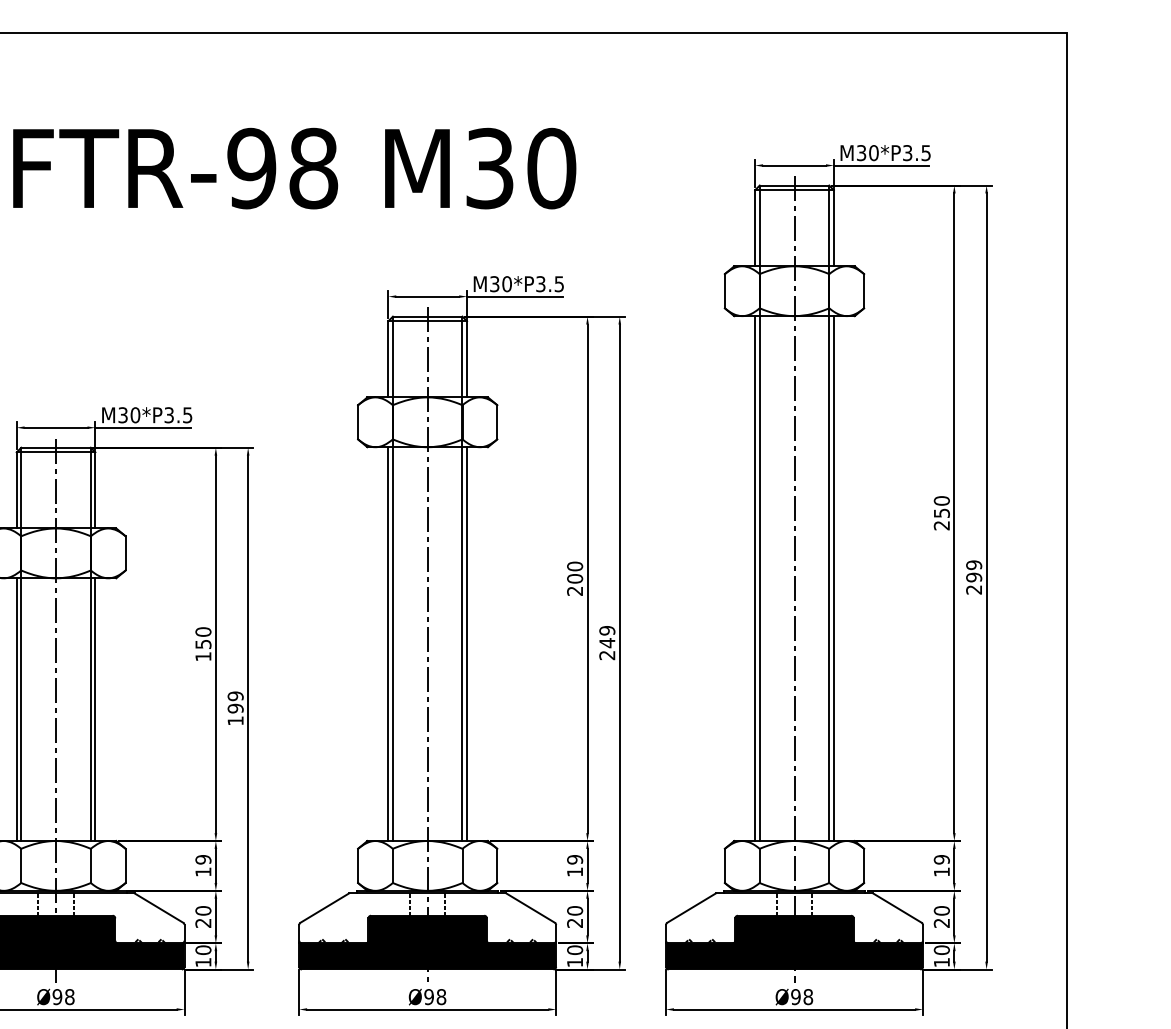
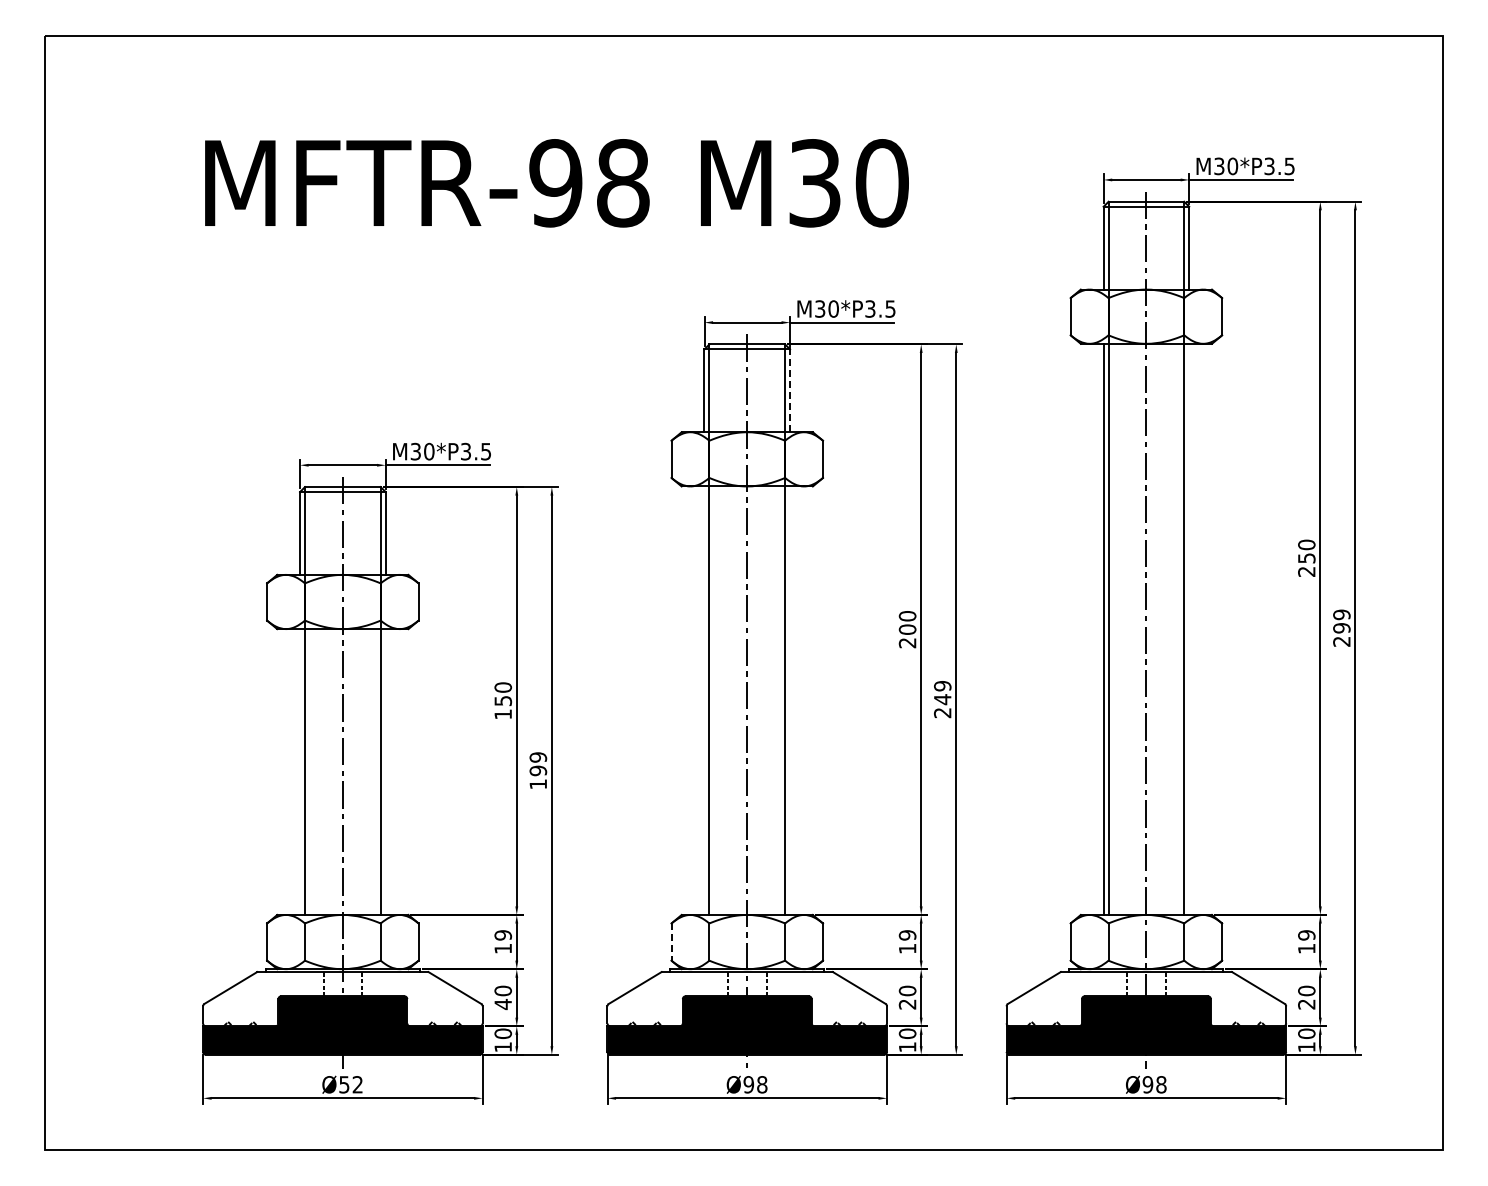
line: (467, 359) -> (790, 390), solid -> dashed
line: (834, 577) -> (1189, 628), removed
line: (388, 643) -> (704, 700), removed
line: (467, 643) -> (790, 700), removed
line: (17, 709) -> (300, 771), removed
line: (95, 709) -> (385, 771), removed
line: (358, 866) -> (671, 942), solid -> dashed
text: (202, 923) -> (502, 1004), 20 -> 40
text: (63, 996) -> (351, 1084), Ø98 -> Ø52

